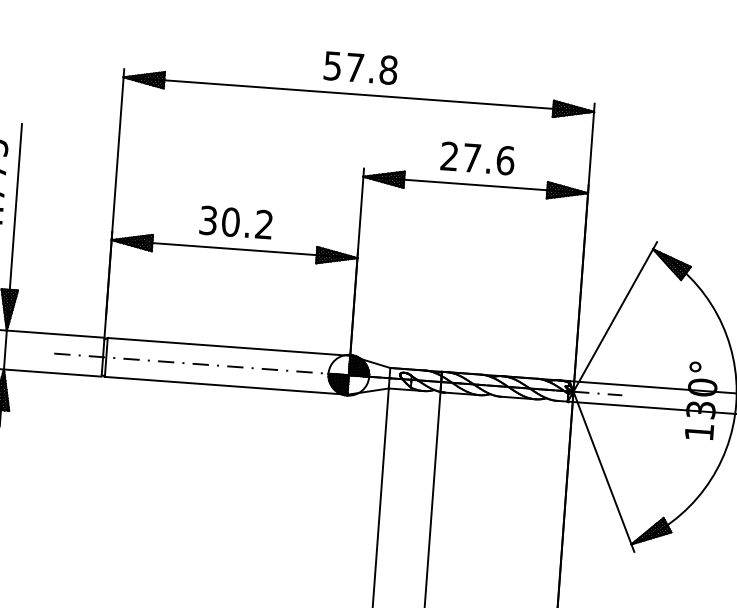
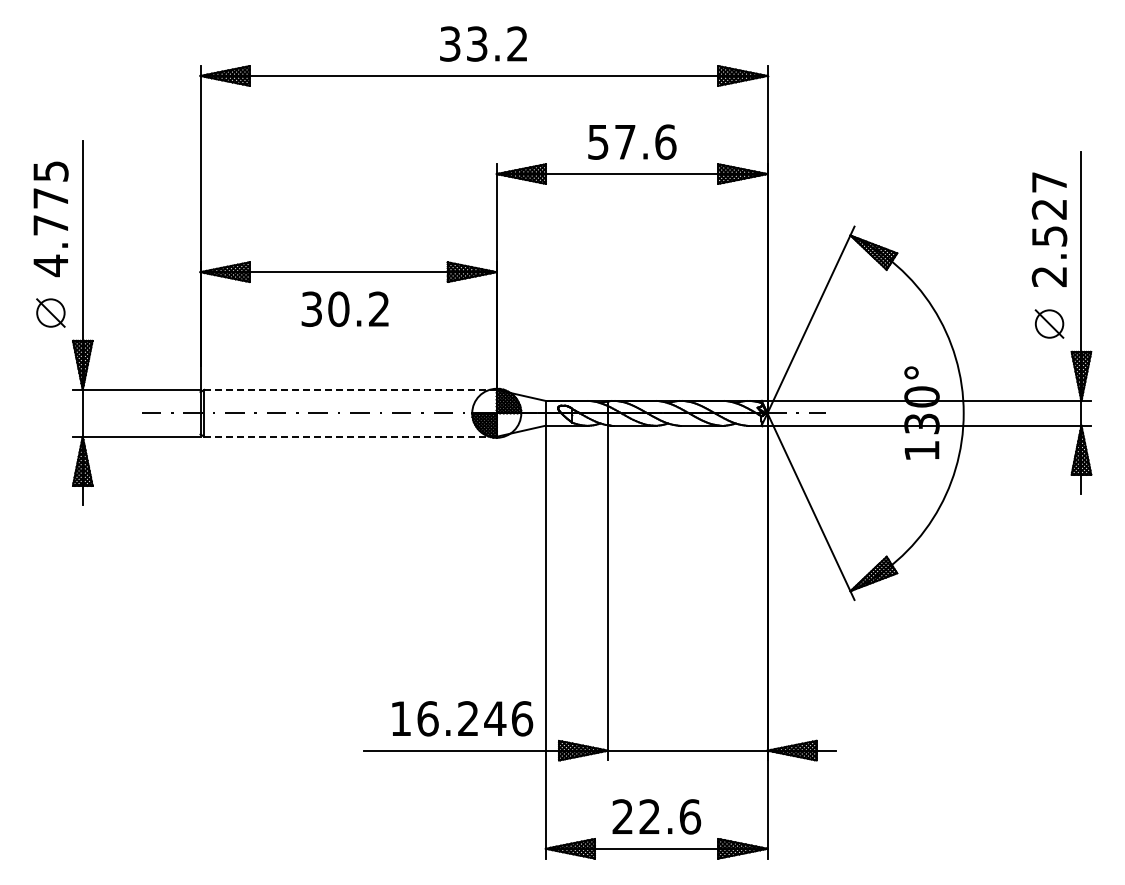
text: (361, 67) -> (484, 43), 57.8 -> 33.2
text: (449, 155) -> (598, 141), 27.6 -> 57.6
text: (235, 221) -> (344, 308), moved
line: (228, 346) -> (350, 389), solid -> dashed
line: (226, 385) -> (351, 436), solid -> dashed

